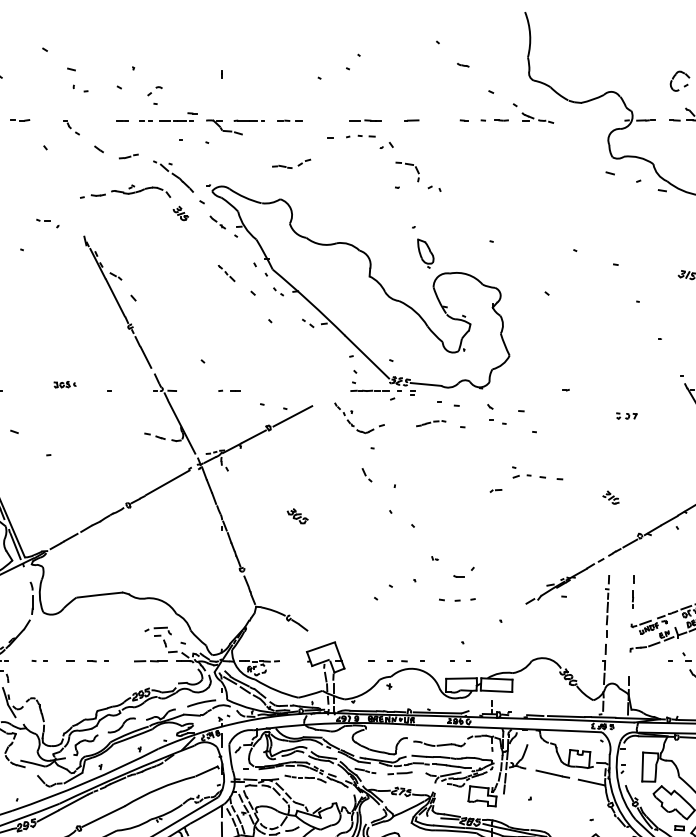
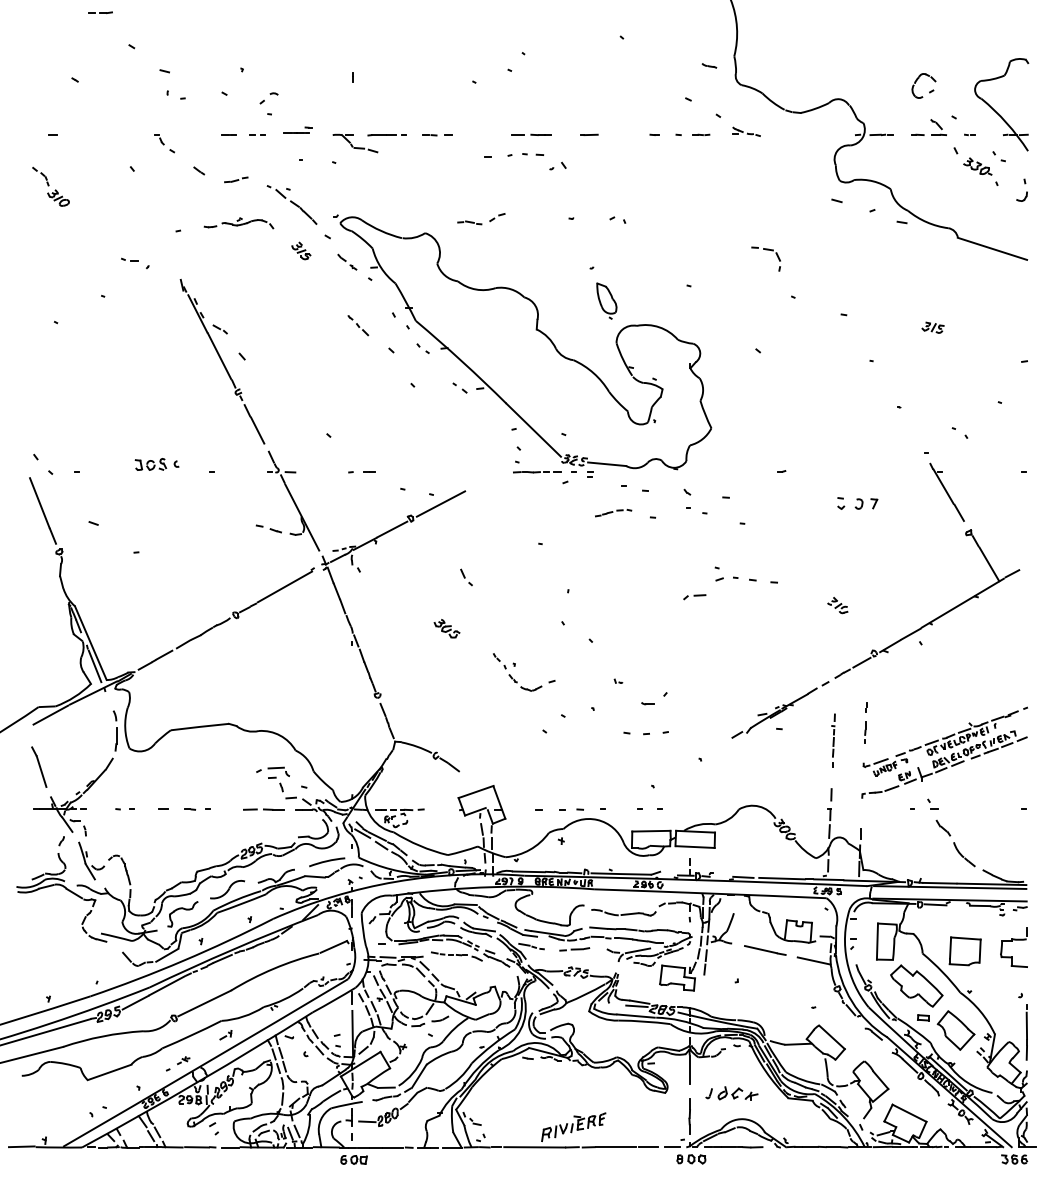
line: (463, 64) -> (709, 65), moved
part: (177, 116) -> (297, 129), size x0.6
part: (537, 117) -> (746, 131), size x0.7
part: (19, 120) -> (100, 12), moved
part: (291, 164) -> (481, 219), moved
part: (407, 165) -> (765, 250), moved
part: (130, 191) -> (238, 223), size x0.7
part: (64, 384) -> (156, 464), size x1.6
part: (352, 413) -> (515, 666), moved
part: (626, 415) -> (857, 503), size x1.6
part: (367, 475) -> (466, 577), moved
part: (495, 490) -> (693, 596), size x1.6
part: (607, 605) -> (833, 740), size x0.7

